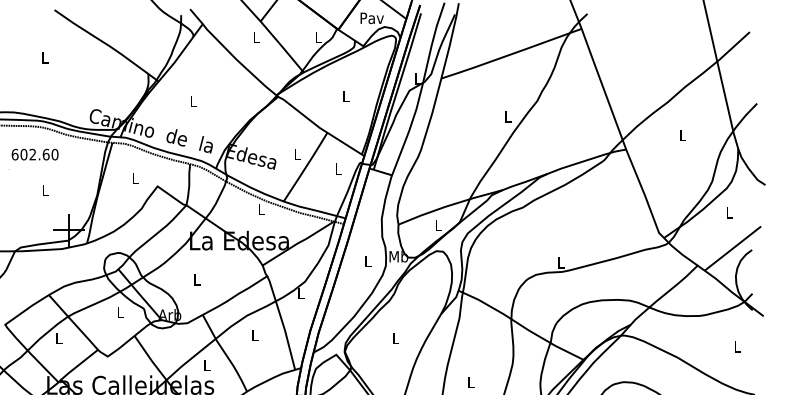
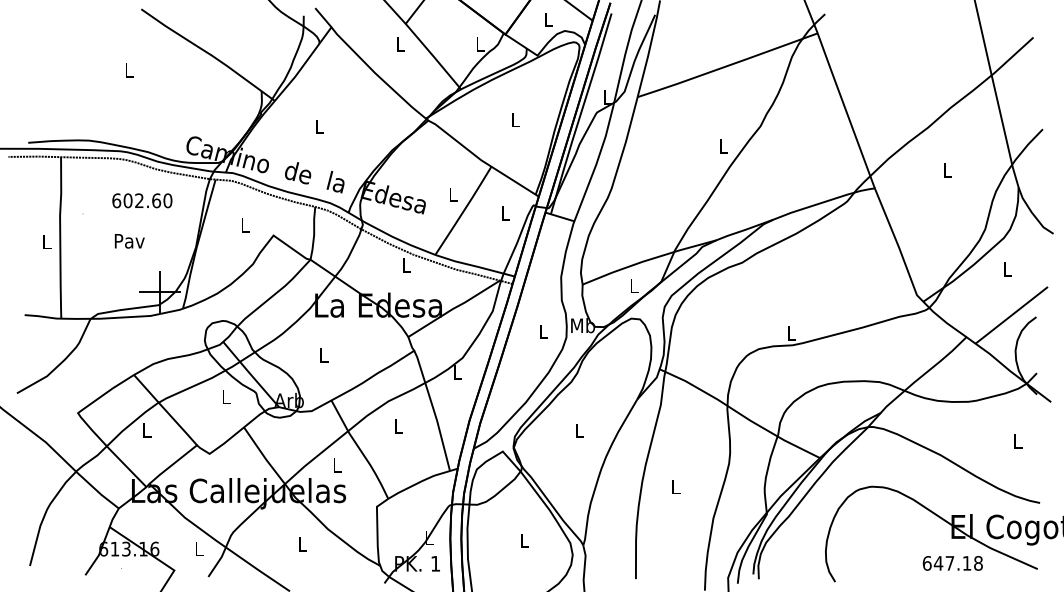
text: (371, 18) -> (548, 19), Pav -> L
text: (35, 154) -> (142, 200), moved
text: (45, 191) -> (129, 241), L -> Pav

